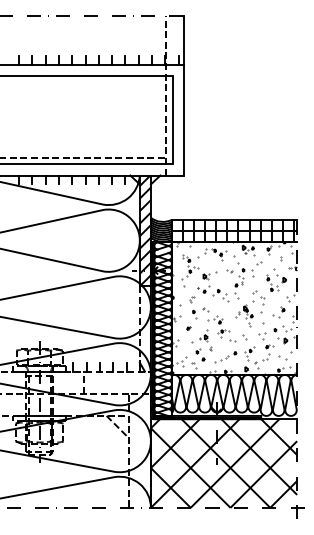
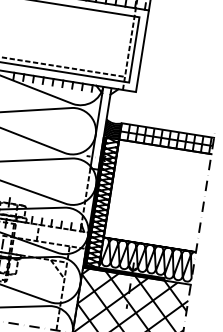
hatch: (144, 230) -> (100, 127), removed
hatch: (234, 308) -> (157, 195), removed

